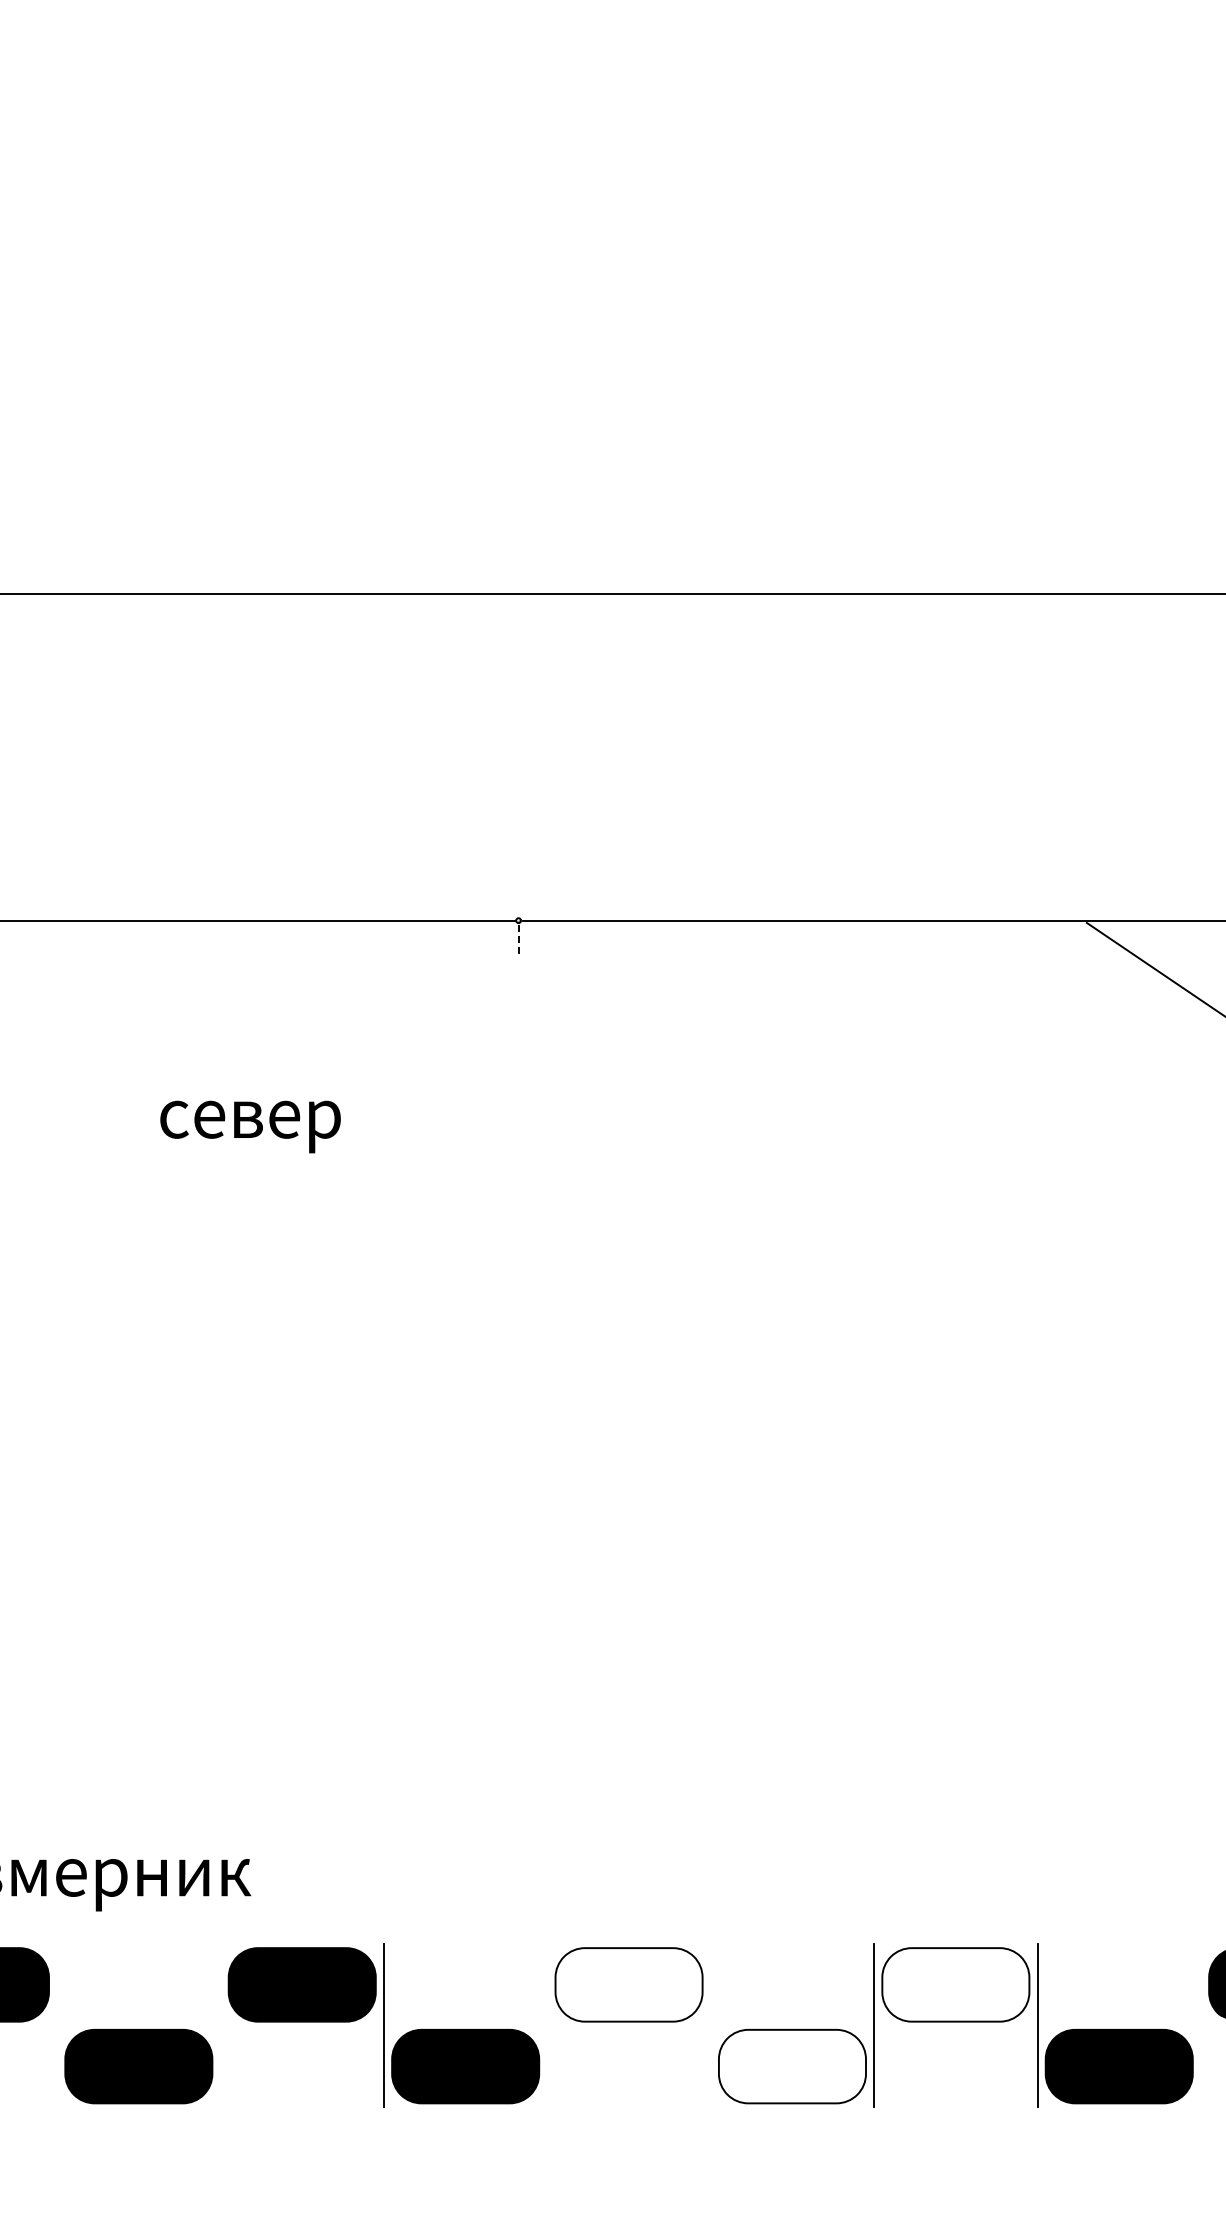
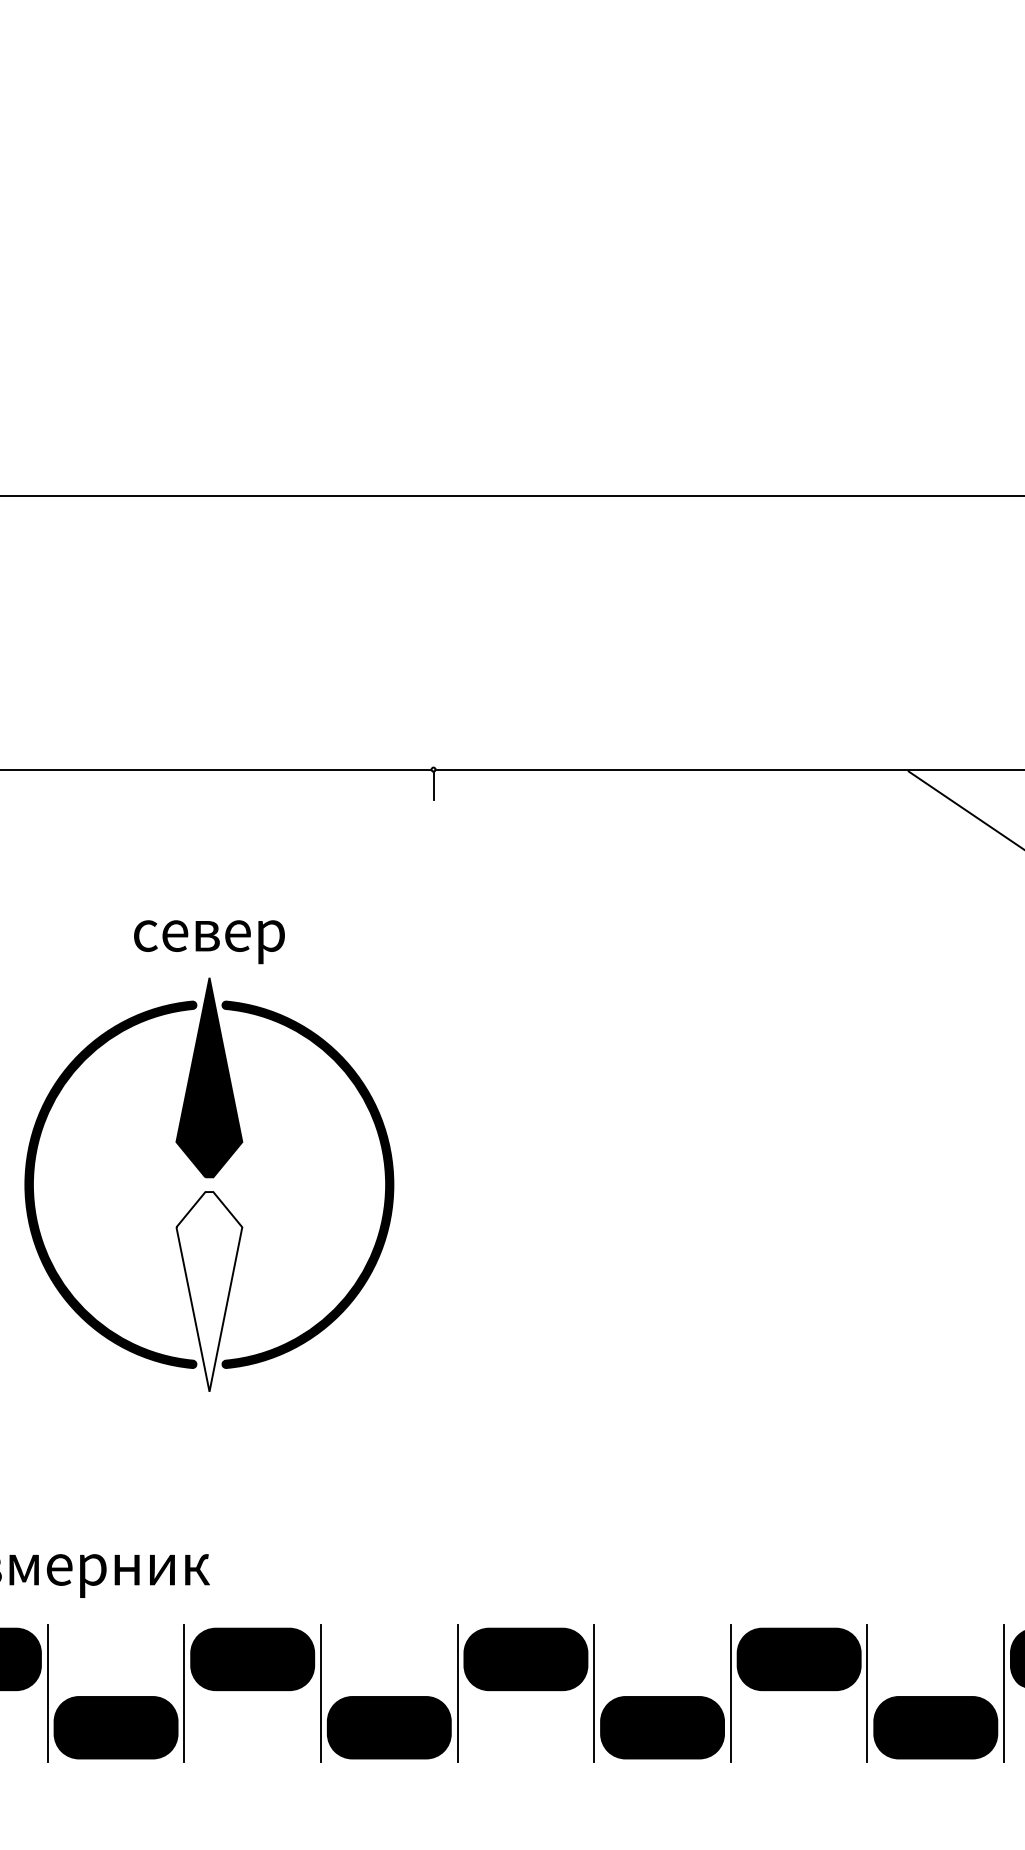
line: (518, 941) -> (433, 787), dashed -> solid
part: (250, 1409) -> (209, 1178), added
fill: (628, 1984) -> (525, 1659), added
fill: (955, 1984) -> (798, 1659), added
line: (57, 2025) -> (48, 1693), added
line: (220, 2025) -> (184, 1693), added
line: (547, 2025) -> (457, 1693), added
line: (710, 2025) -> (594, 1693), added
line: (1200, 2025) -> (1003, 1693), added
fill: (792, 2066) -> (662, 1727), added

